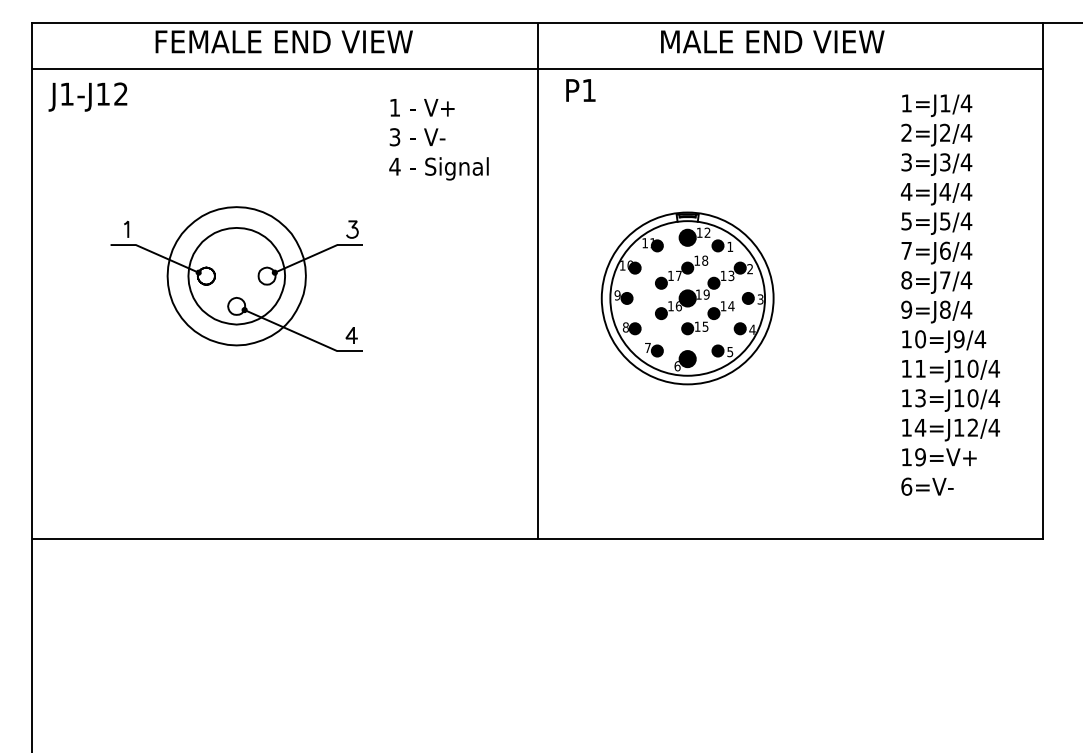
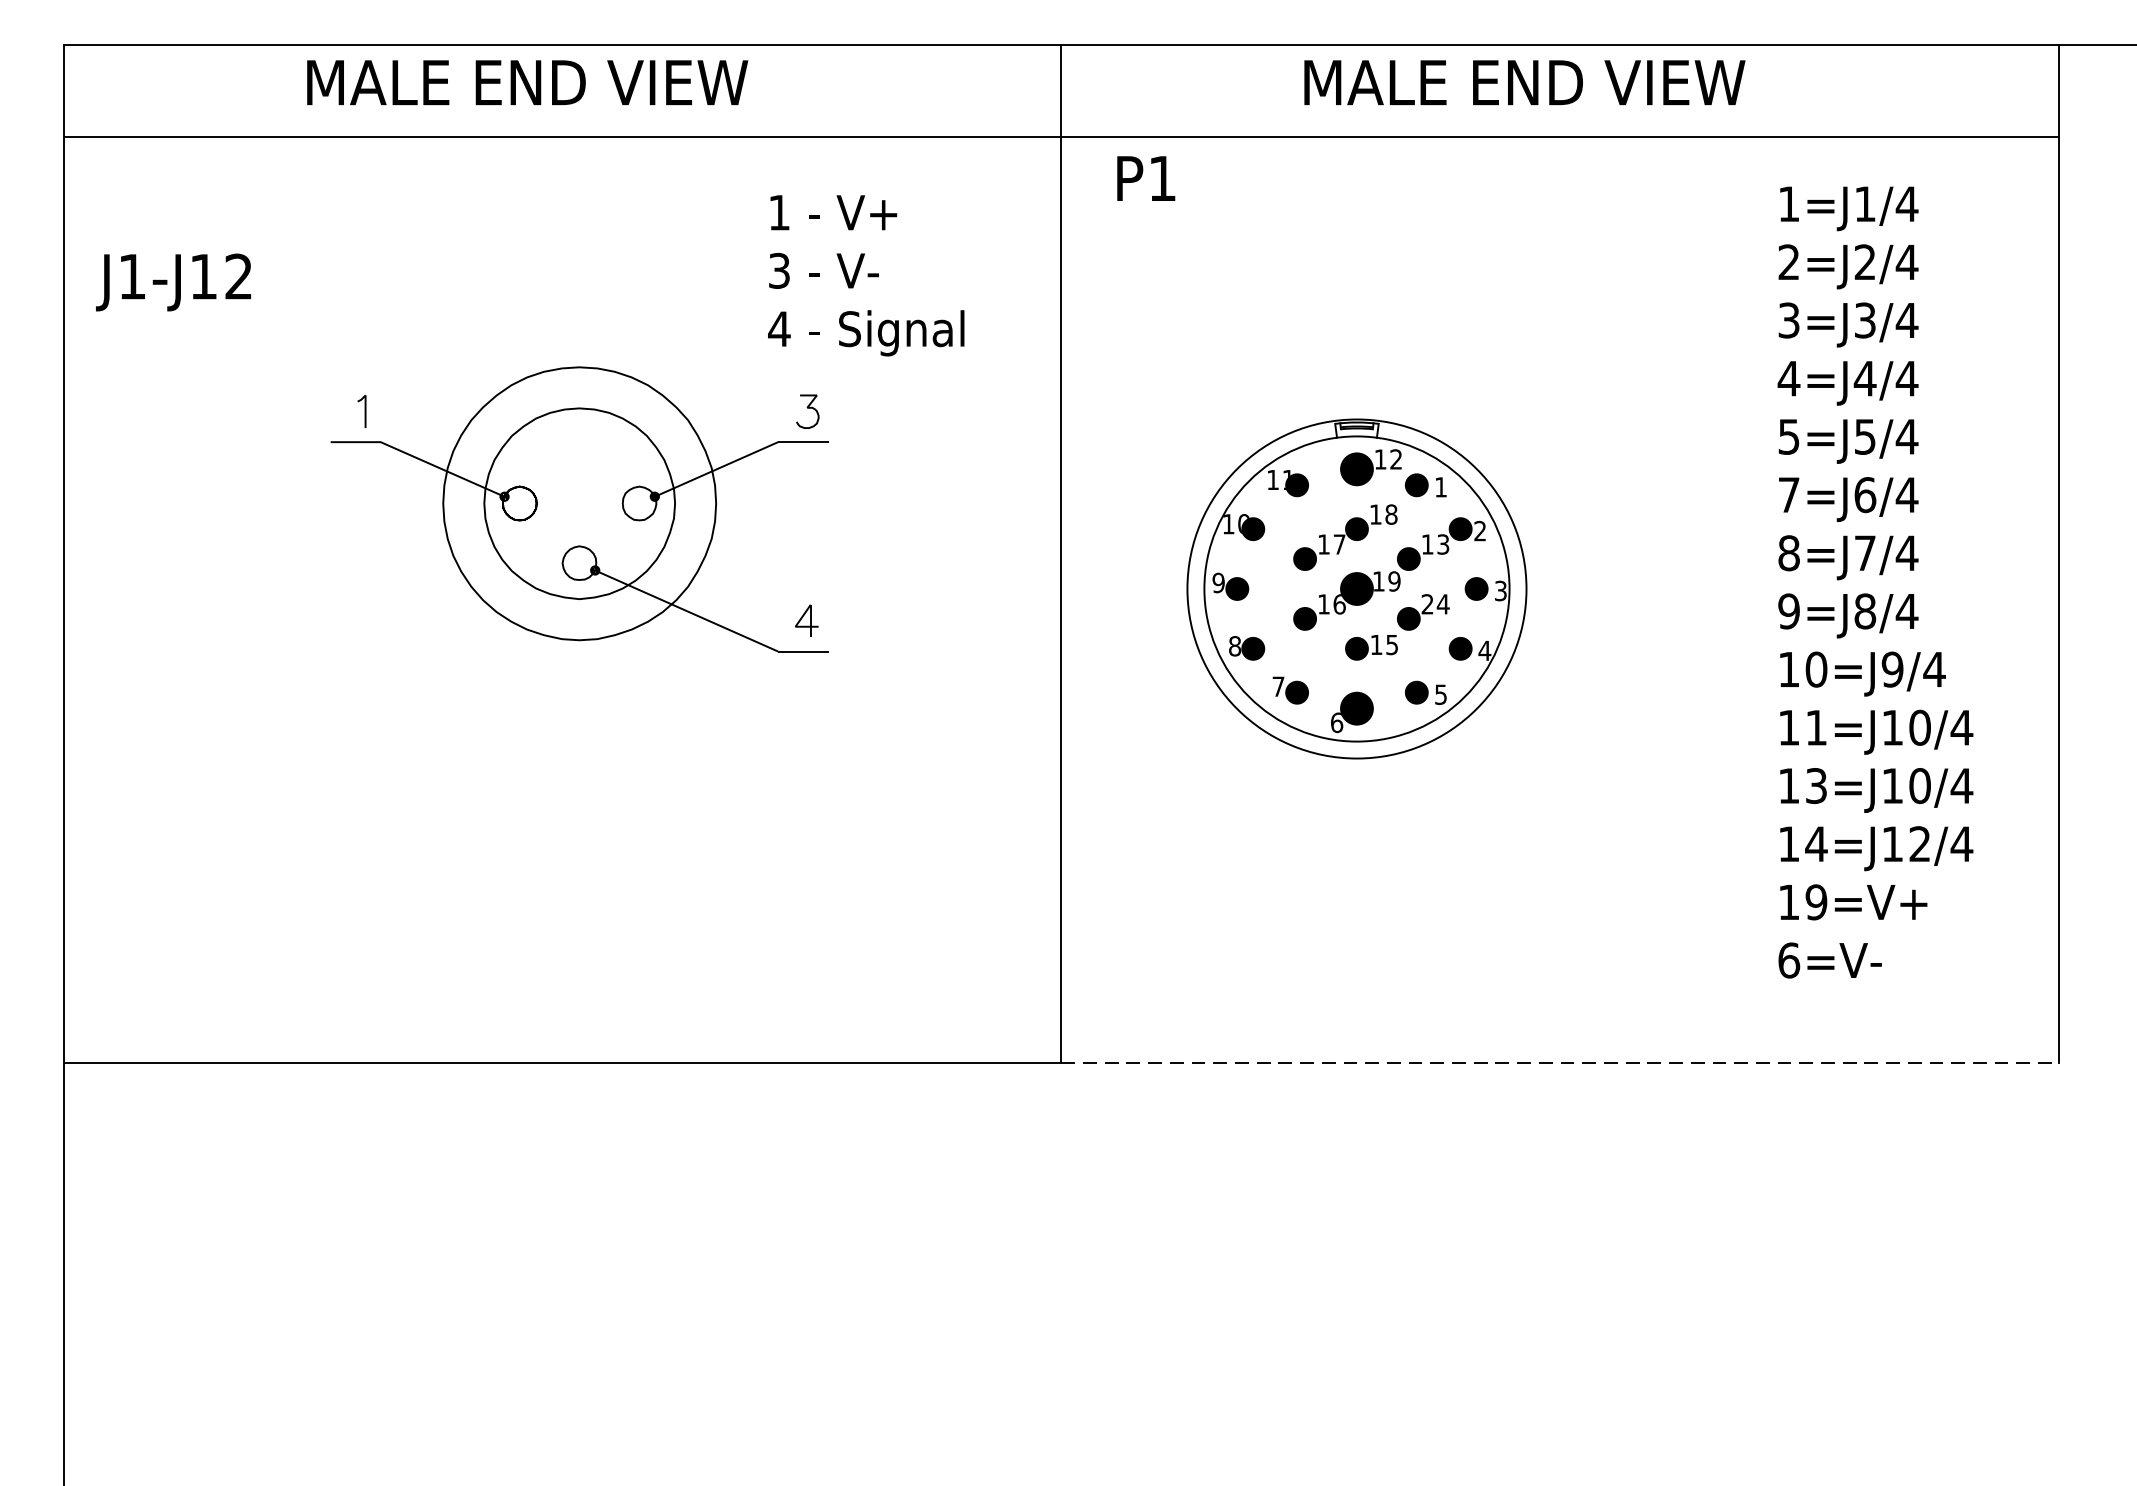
text: (285, 41) -> (563, 81), FEMALE END VIEW -> MALE END VIEW
text: (87, 96) -> (172, 281), moved
part: (236, 278) -> (579, 508), moved
text: (723, 306) -> (1427, 604), 14 -> 24
line: (790, 538) -> (1559, 1062), solid -> dashed

